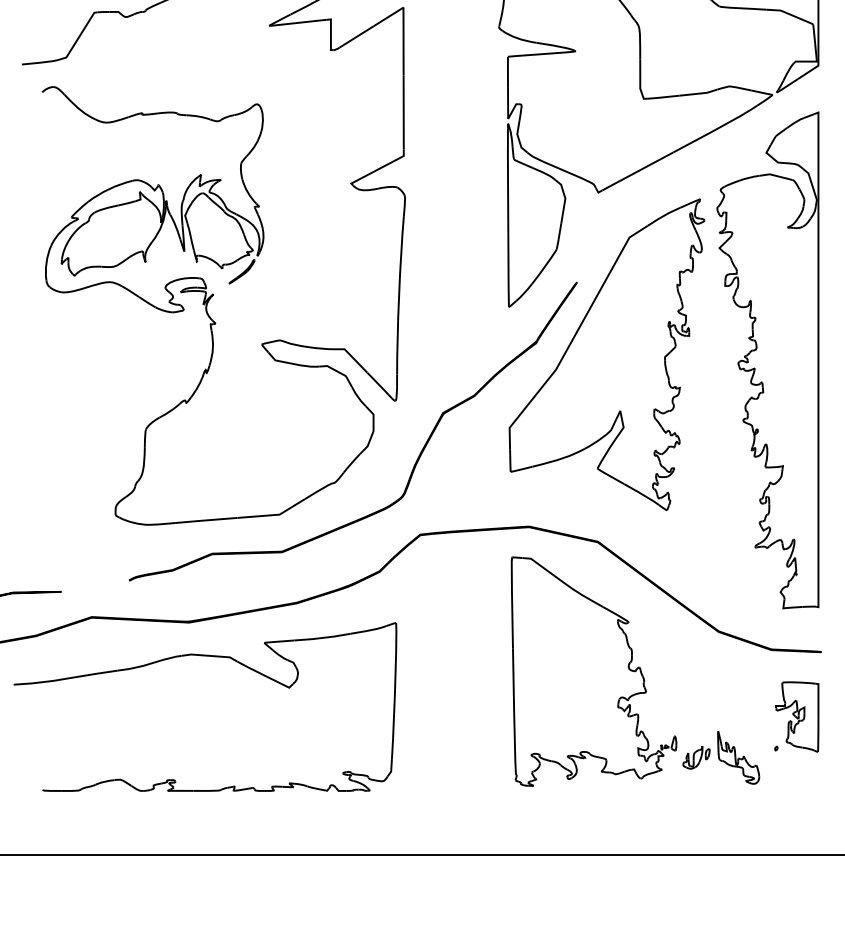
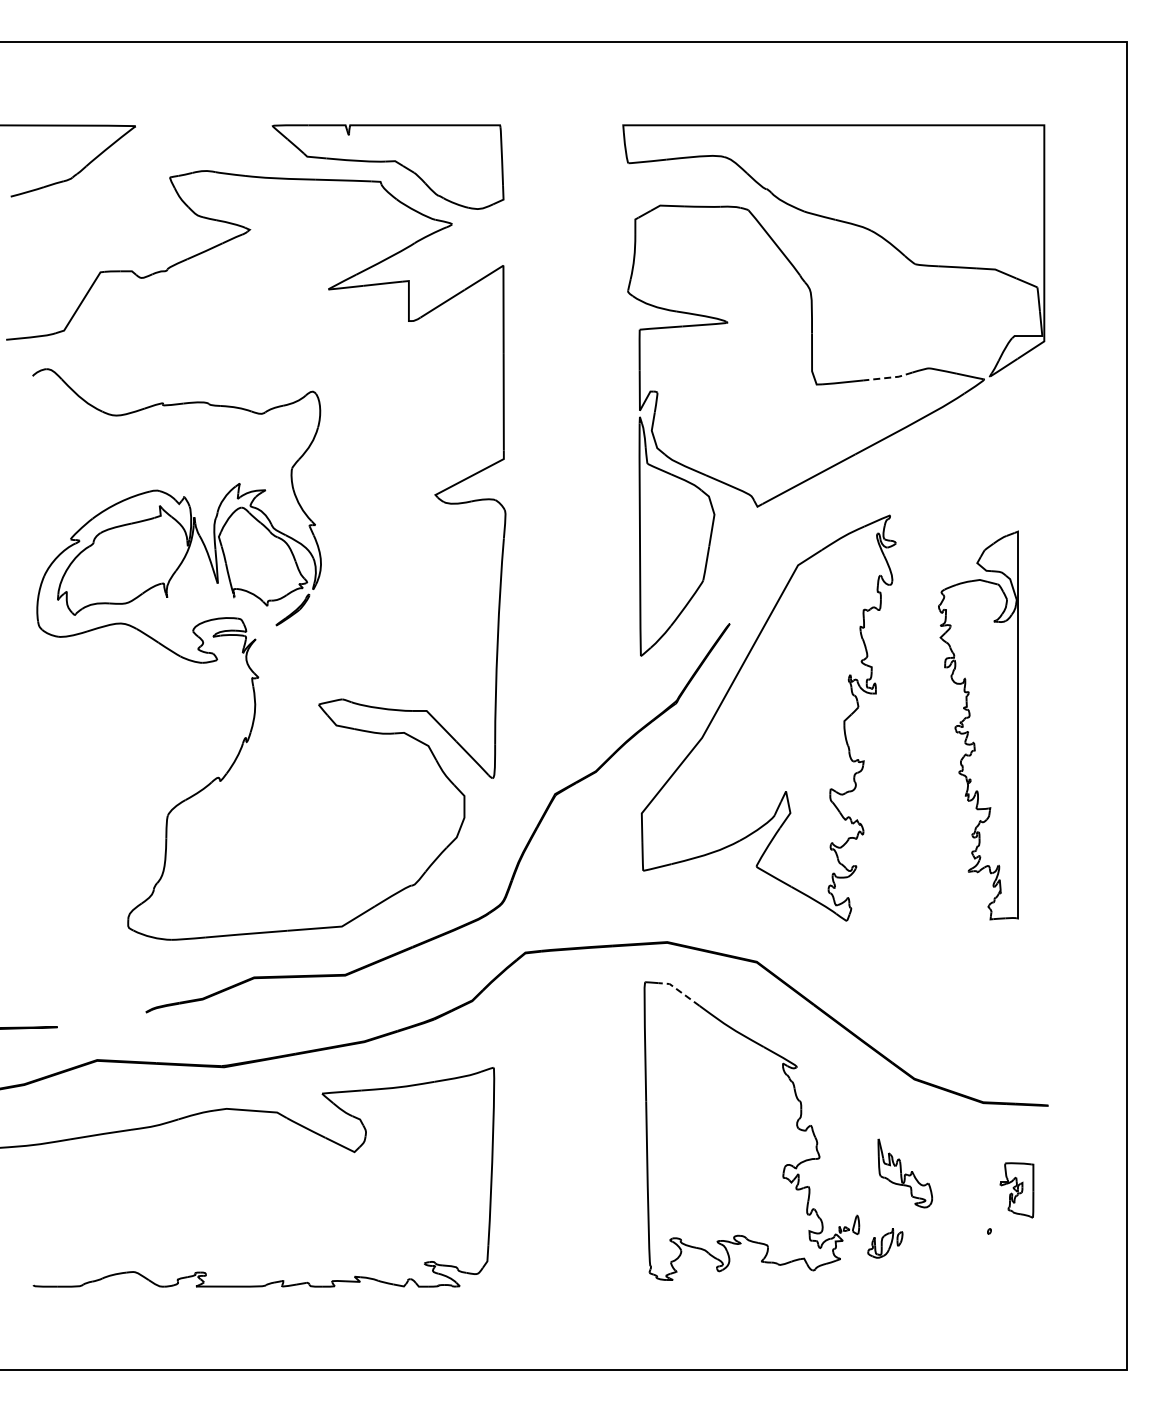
line: (699, 93) -> (889, 377), solid -> dashed
part: (767, 360) -> (978, 725), size x0.6
line: (538, 563) -> (679, 990), solid -> dashed
part: (797, 717) -> (1016, 1190), size x0.6
part: (738, 757) -> (905, 1173), moved

